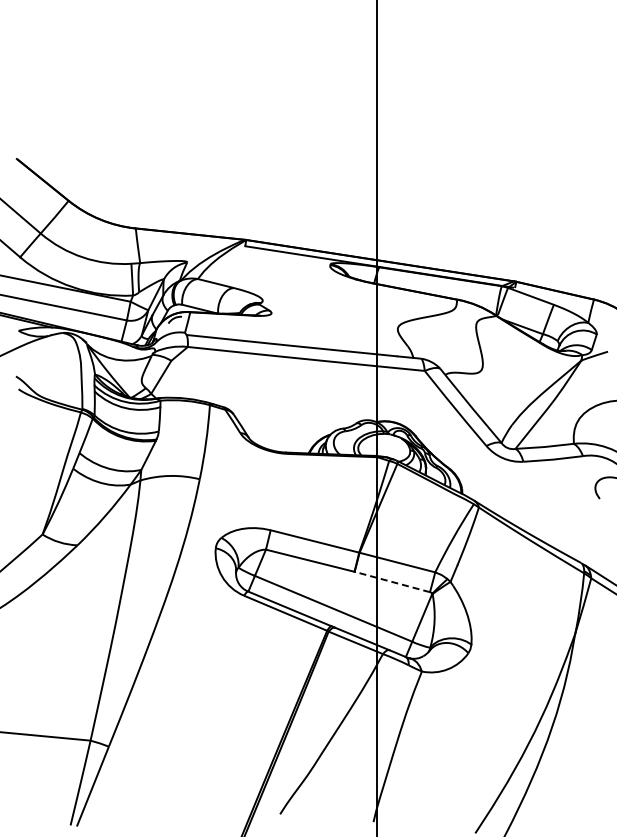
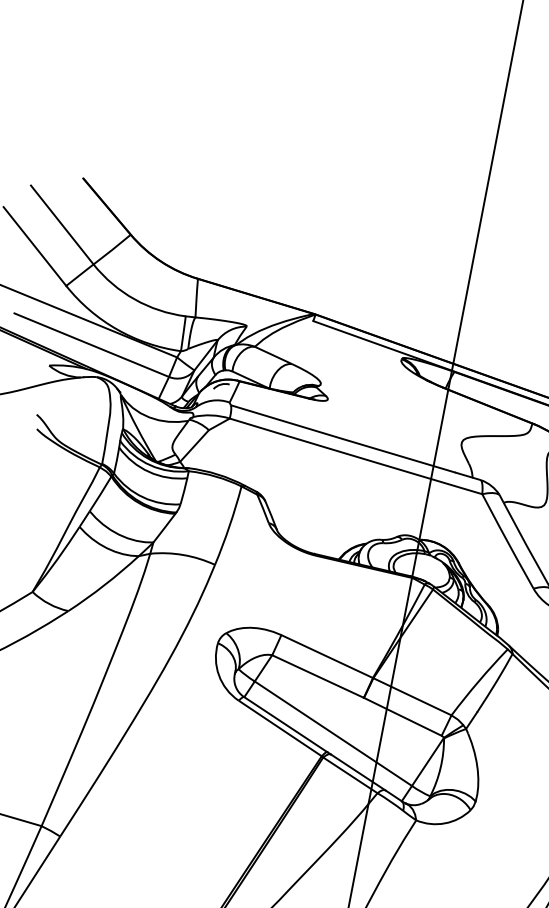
line: (391, 581) -> (402, 716), dashed -> solid

